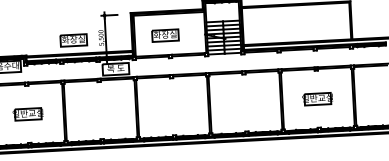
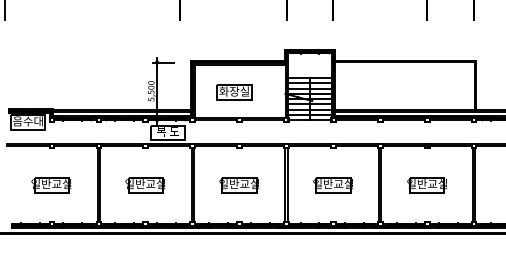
part: (73, 40) -> (115, 92), removed
part: (245, 103) -> (333, 185), added
part: (173, 106) -> (239, 185), added
part: (100, 110) -> (145, 185), added

